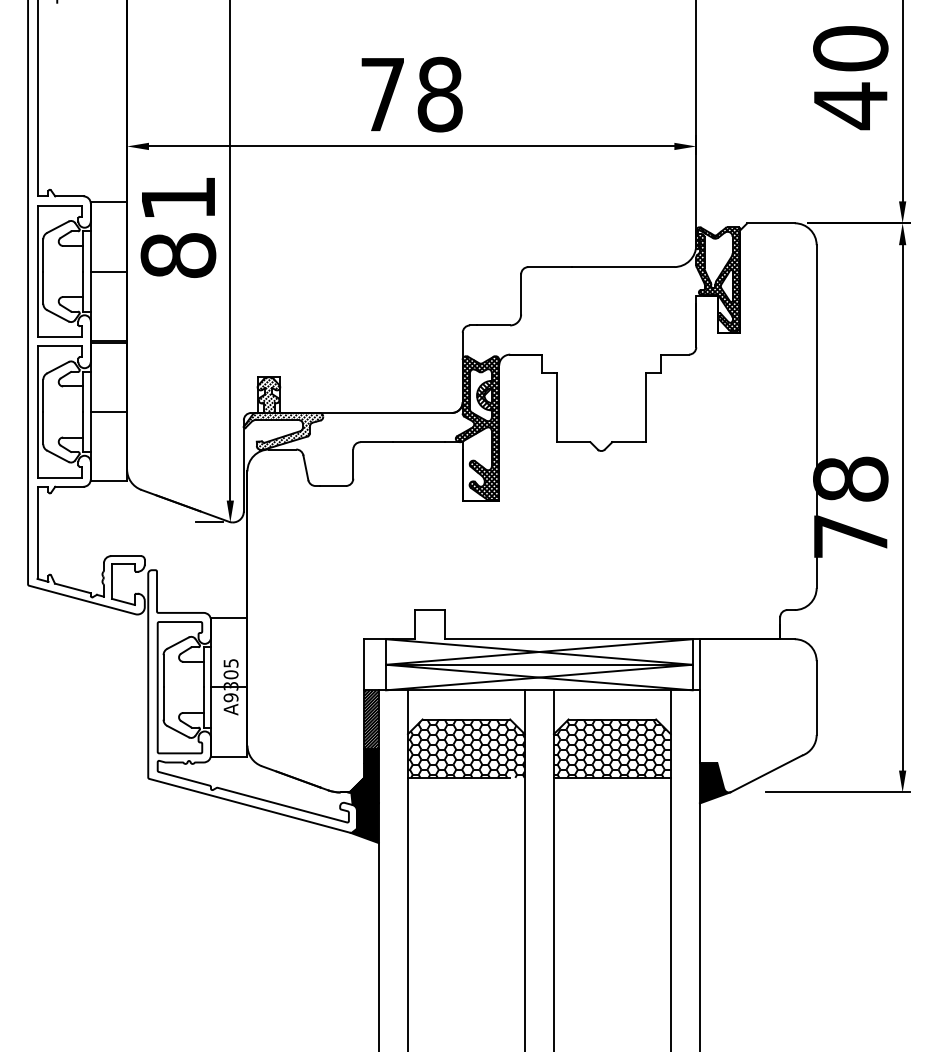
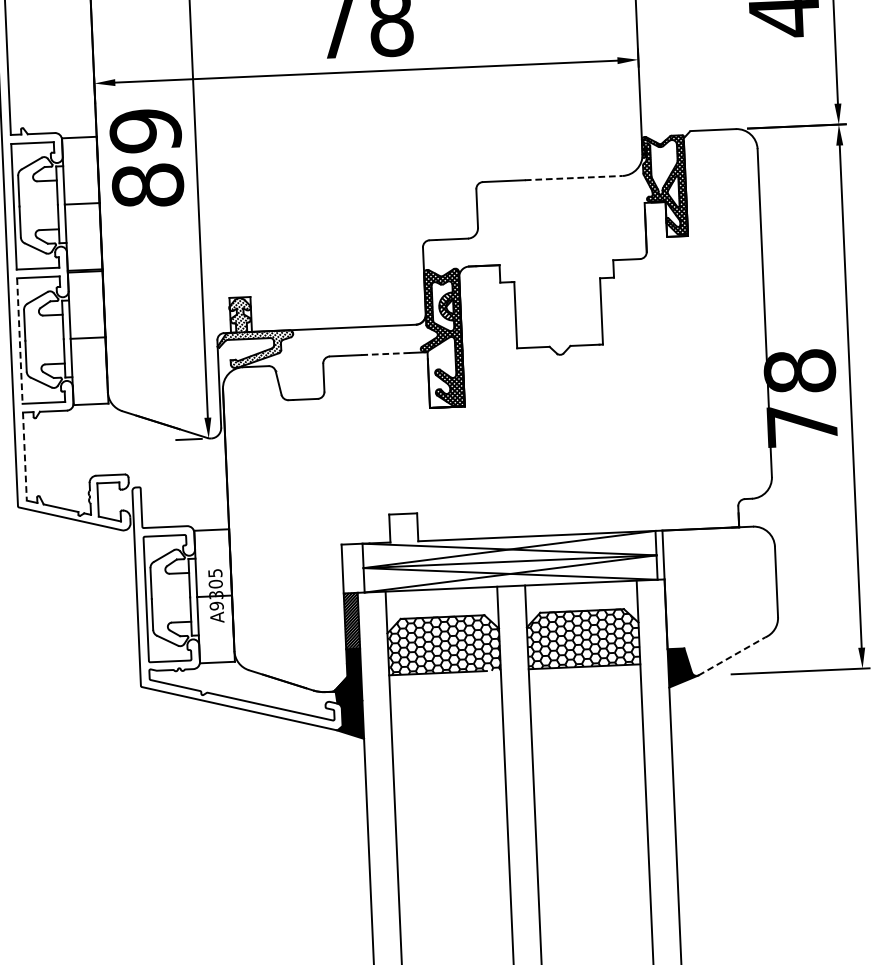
text: (178, 198) -> (145, 131), 81 -> 89
line: (623, 267) -> (573, 178), solid -> dashed
line: (37, 412) -> (19, 341), solid -> dashed
line: (418, 442) -> (385, 354), solid -> dashed
line: (37, 533) -> (24, 457), solid -> dashed
line: (766, 773) -> (731, 656), solid -> dashed

